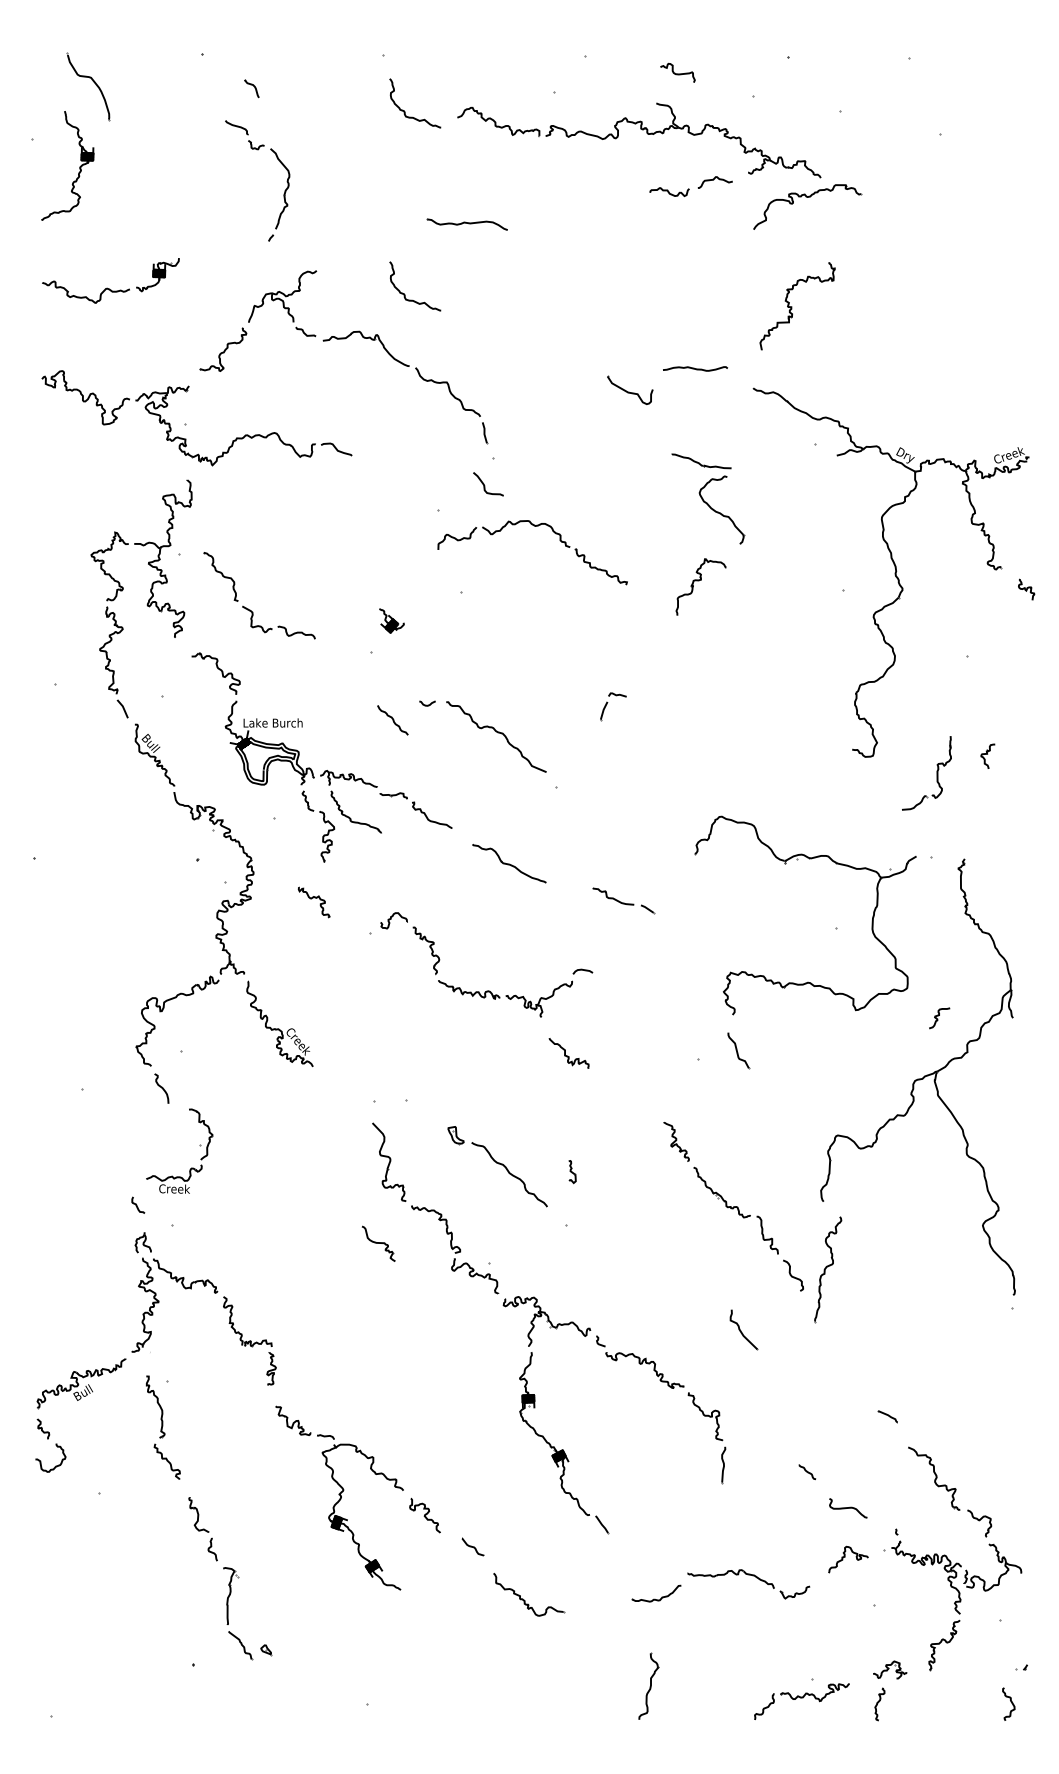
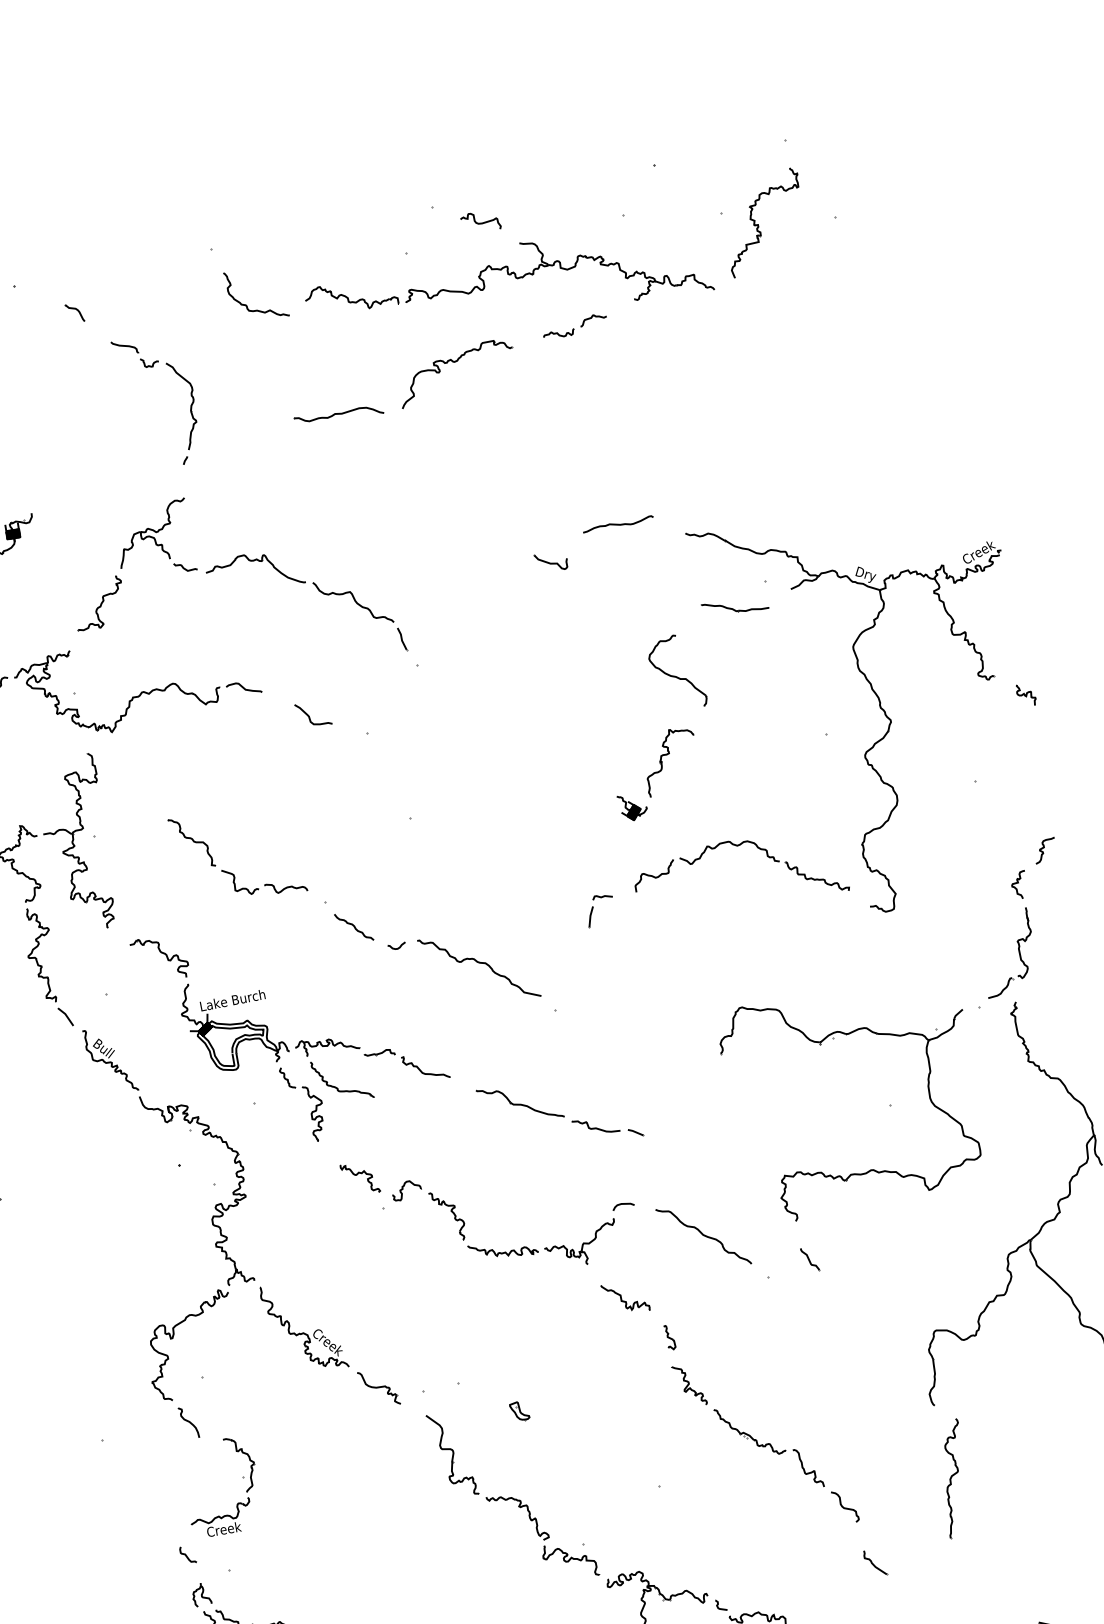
curve: (677, 73) -> (480, 222), moved
part: (280, 163) -> (180, 377), moved
part: (691, 186) -> (575, 326), size x0.71
part: (807, 197) -> (454, 362), moved
curve: (405, 294) -> (286, 504), removed
part: (797, 306) -> (764, 222), moved
part: (629, 390) -> (550, 562), size x0.62
part: (701, 461) -> (735, 606), moved
curve: (485, 485) -> (310, 716), moved
part: (534, 526) -> (736, 846), moved
part: (250, 609) -> (230, 872), moved
part: (391, 620) -> (632, 806), moved
curve: (392, 720) -> (353, 927), moved
part: (936, 773) -> (1018, 951), moved
curve: (311, 899) -> (356, 1176), moved
part: (623, 900) -> (607, 1128), moved
curve: (938, 1019) -> (1044, 852), moved
part: (738, 1051) -> (809, 1259), size x0.62
part: (572, 1172) -> (670, 1338), moved
curve: (509, 1174) -> (703, 1236), moved
part: (733, 1206) -> (765, 1444), moved
part: (378, 1243) -> (378, 1387), moved
part: (743, 1330) -> (874, 1563), size x0.62

